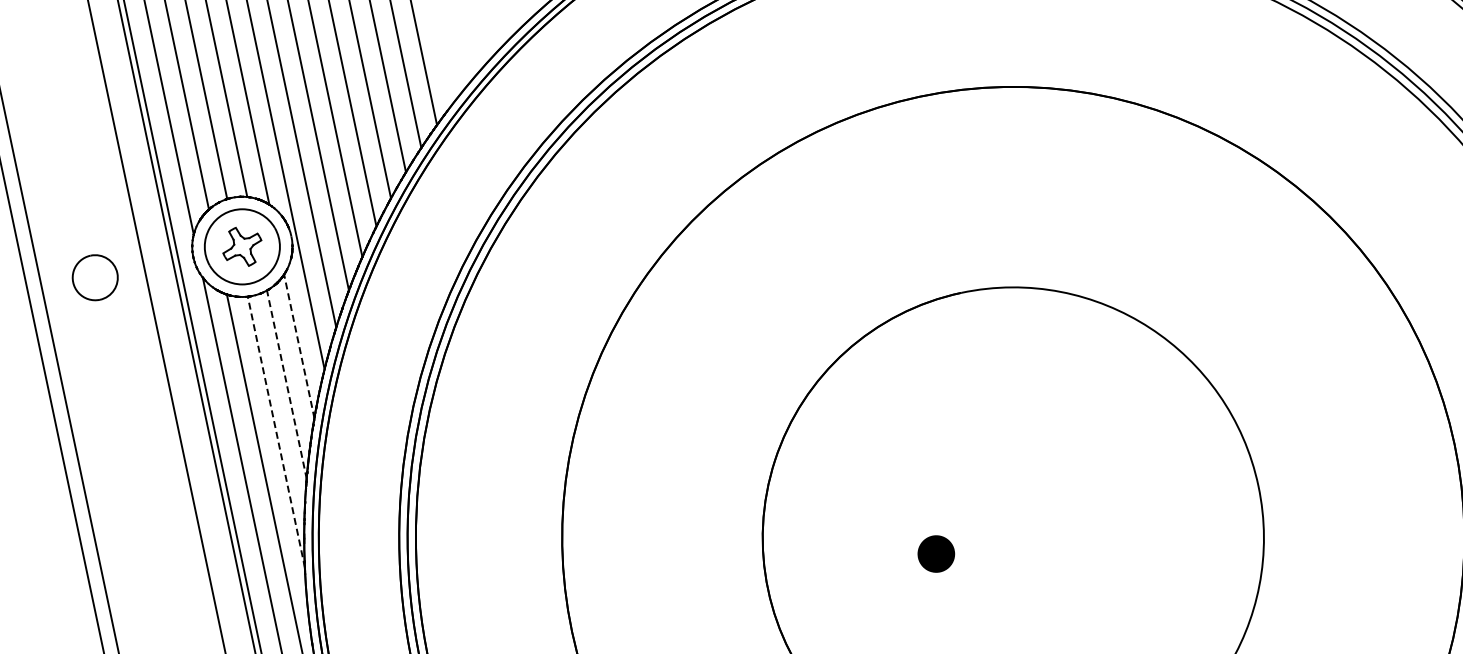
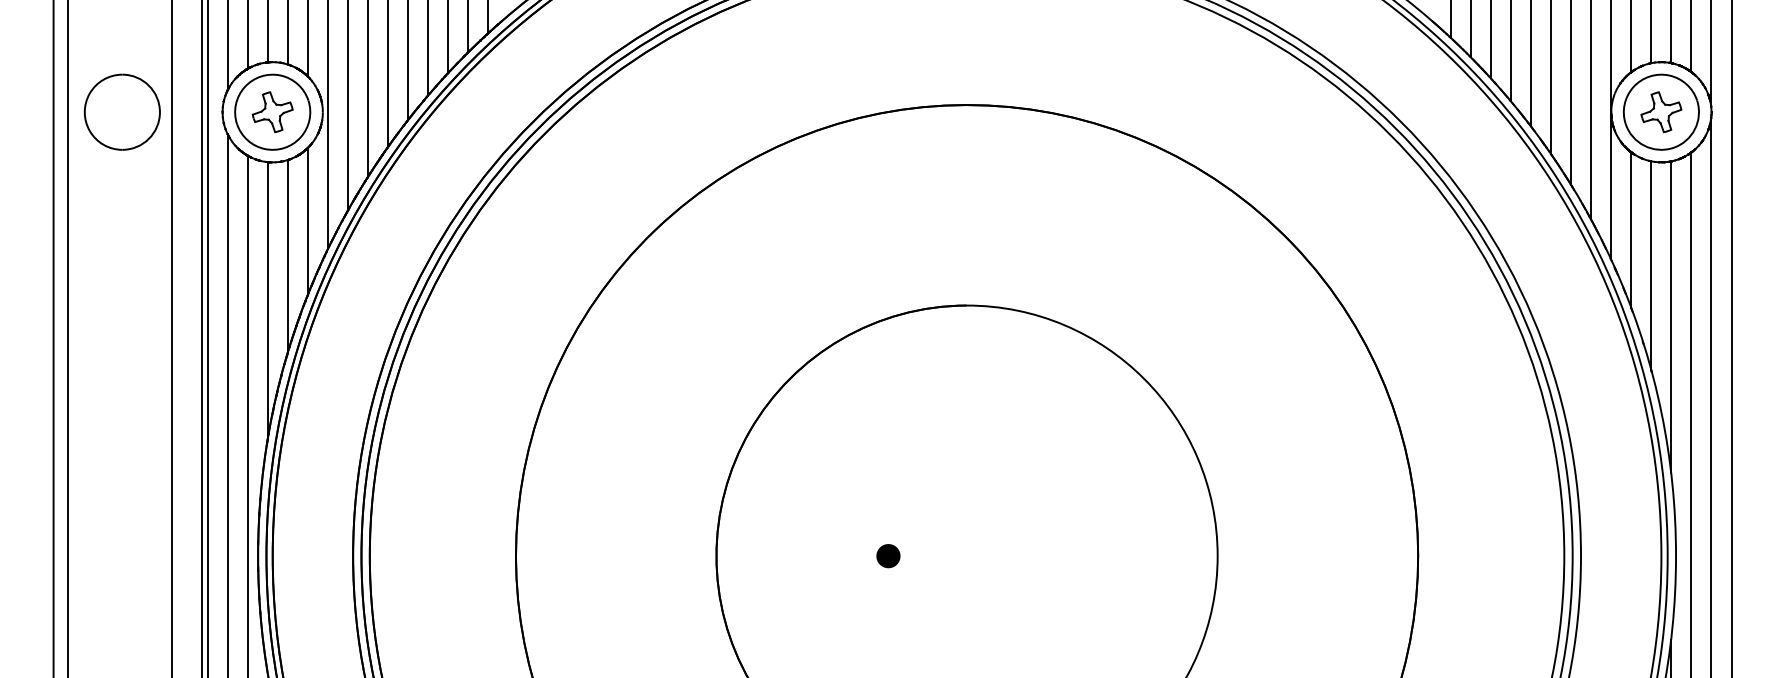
part: (95, 277) -> (122, 111), size x1.67
line: (298, 346) -> (307, 221), dashed -> solid
line: (286, 384) -> (287, 256), dashed -> solid
line: (276, 432) -> (267, 300), dashed -> solid
part: (936, 554) -> (888, 556), size x0.62

